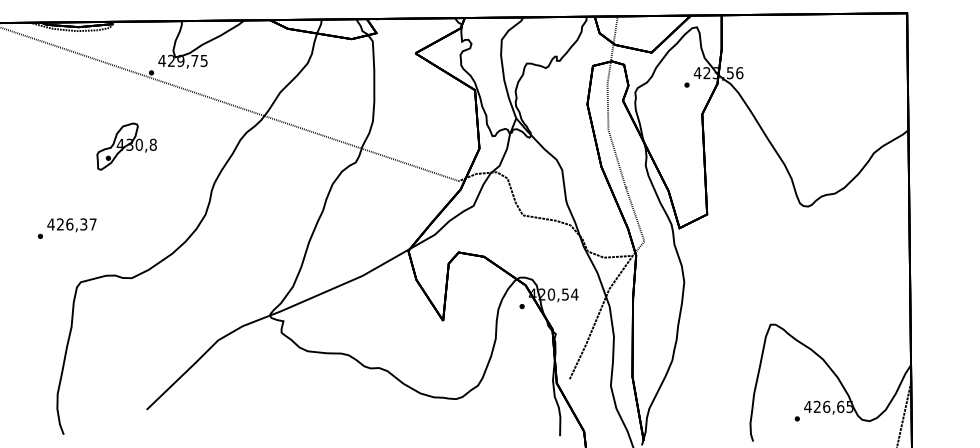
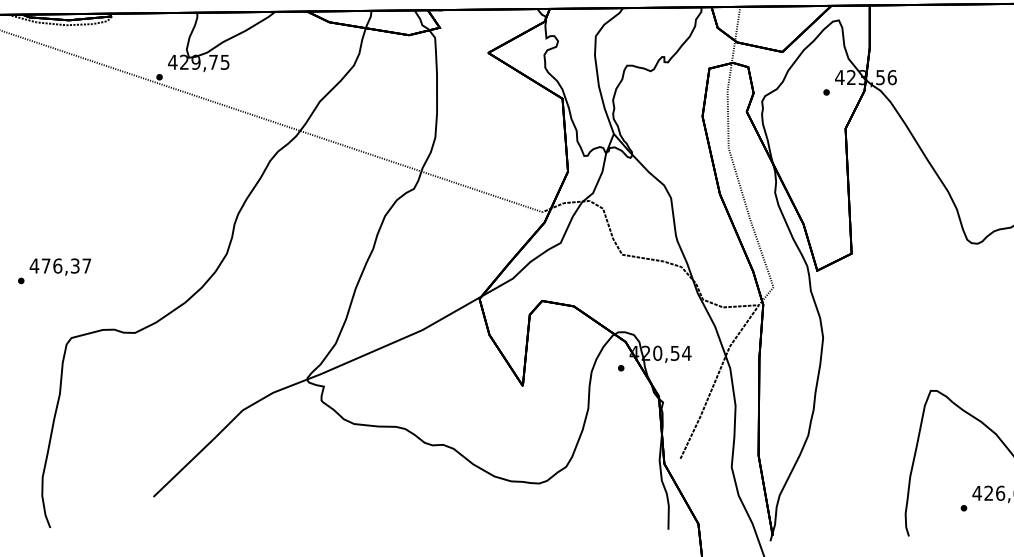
part: (126, 146) -> (128, 168), removed
text: (60, 224) -> (46, 266), 426,37 -> 476,37

